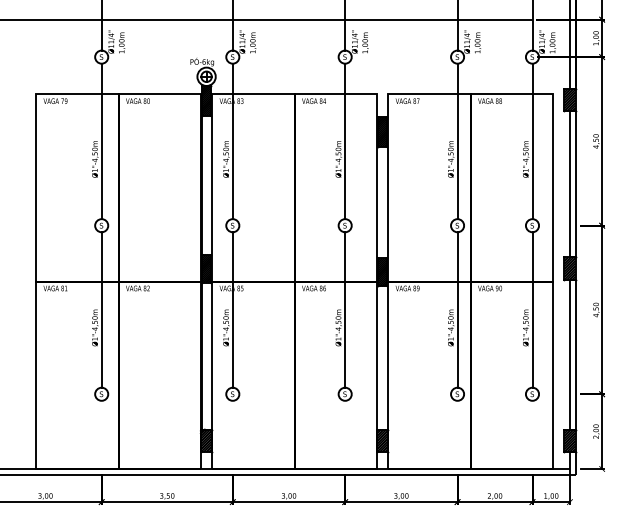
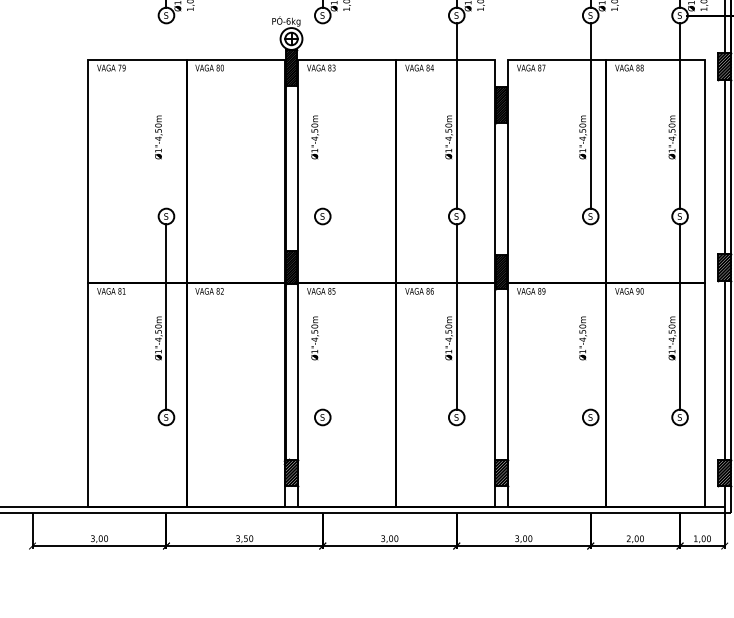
line: (101, 141) -> (166, 116), removed
line: (232, 141) -> (322, 116), removed
line: (232, 309) -> (322, 316), removed
line: (457, 309) -> (590, 316), removed

